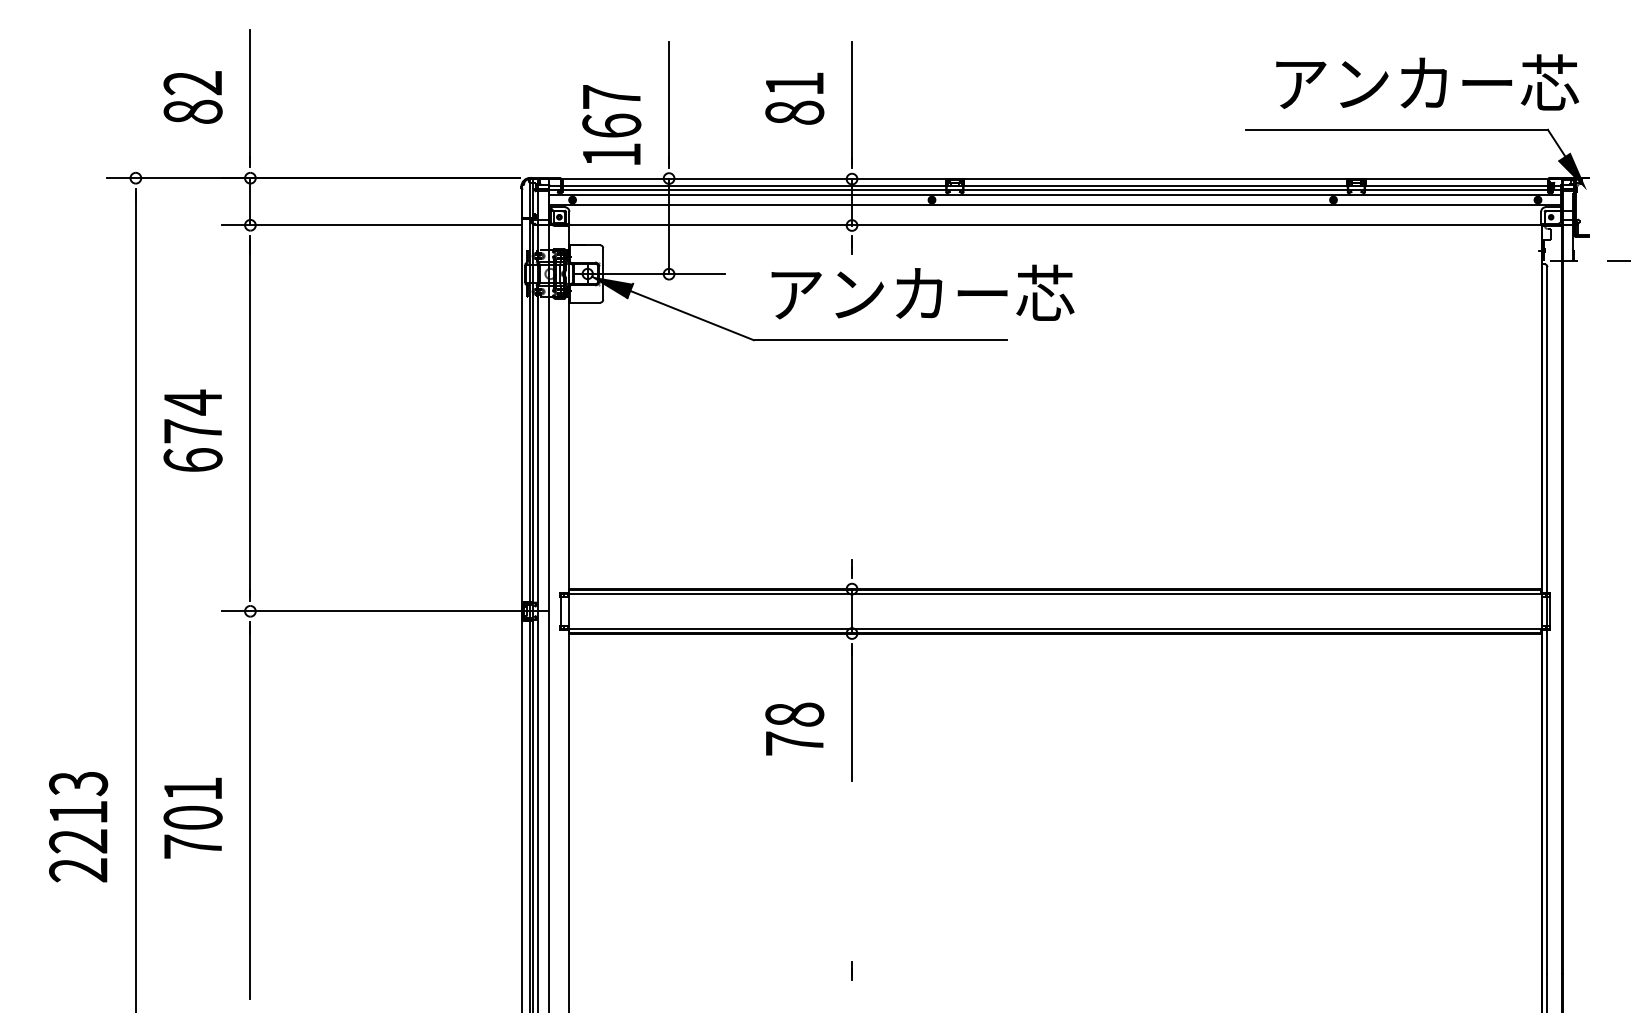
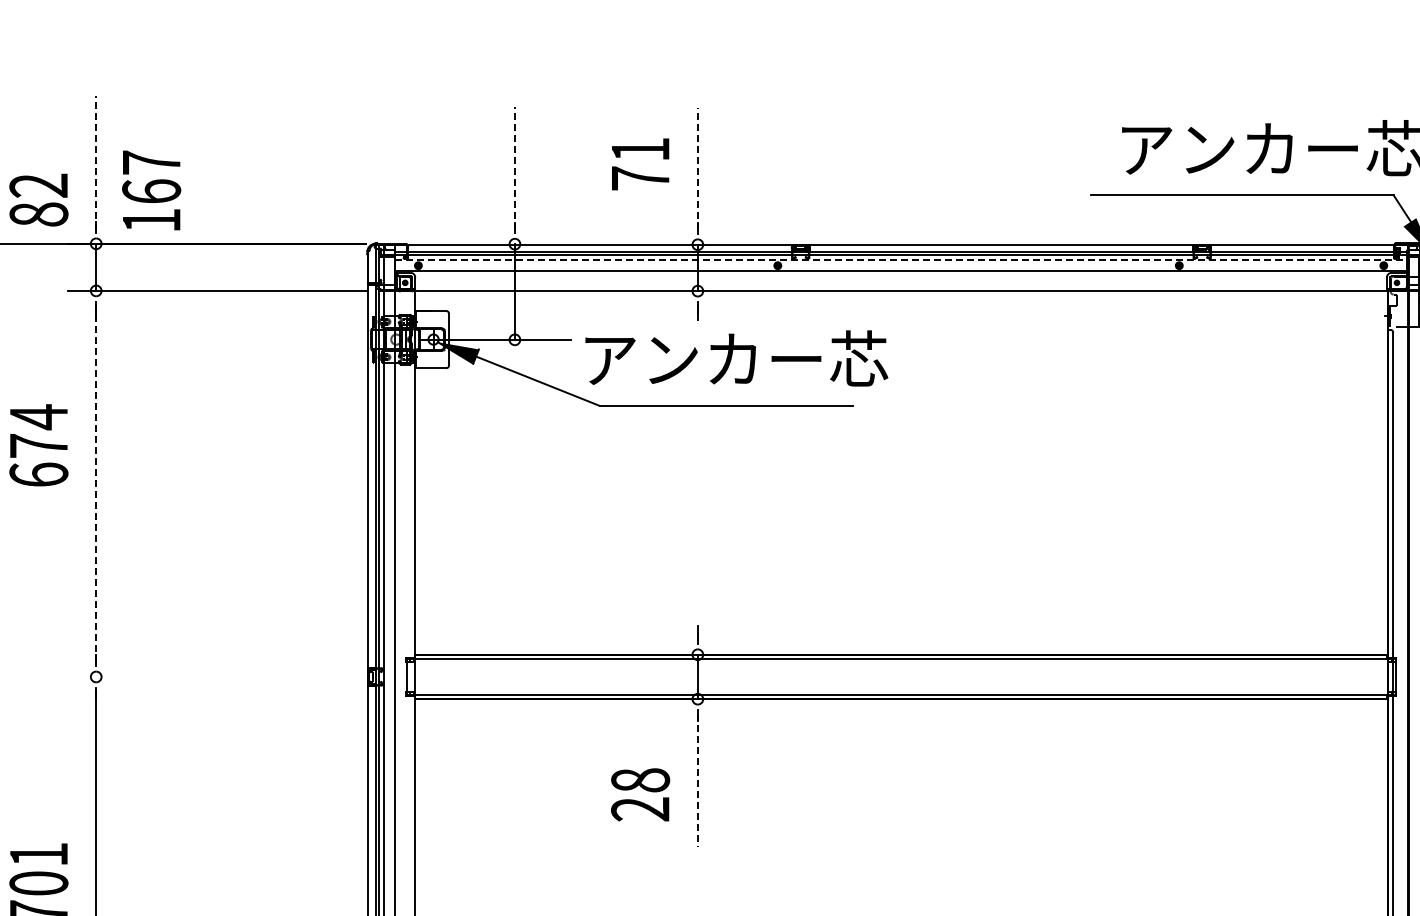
text: (192, 97) -> (38, 200), moved
line: (250, 97) -> (96, 163), solid -> dashed
line: (669, 102) -> (515, 168), solid -> dashed
line: (852, 103) -> (698, 169), solid -> dashed
text: (794, 112) -> (640, 178), 81 -> 71
text: (611, 124) -> (151, 190), moved
line: (1055, 194) -> (901, 260), solid -> dashed
text: (922, 292) -> (736, 358), moved
line: (250, 418) -> (96, 484), solid -> dashed
text: (192, 430) -> (38, 445), moved
line: (384, 611) -> (230, 677), removed
line: (852, 714) -> (698, 780), solid -> dashed
text: (794, 743) -> (640, 809), 78 -> 28

